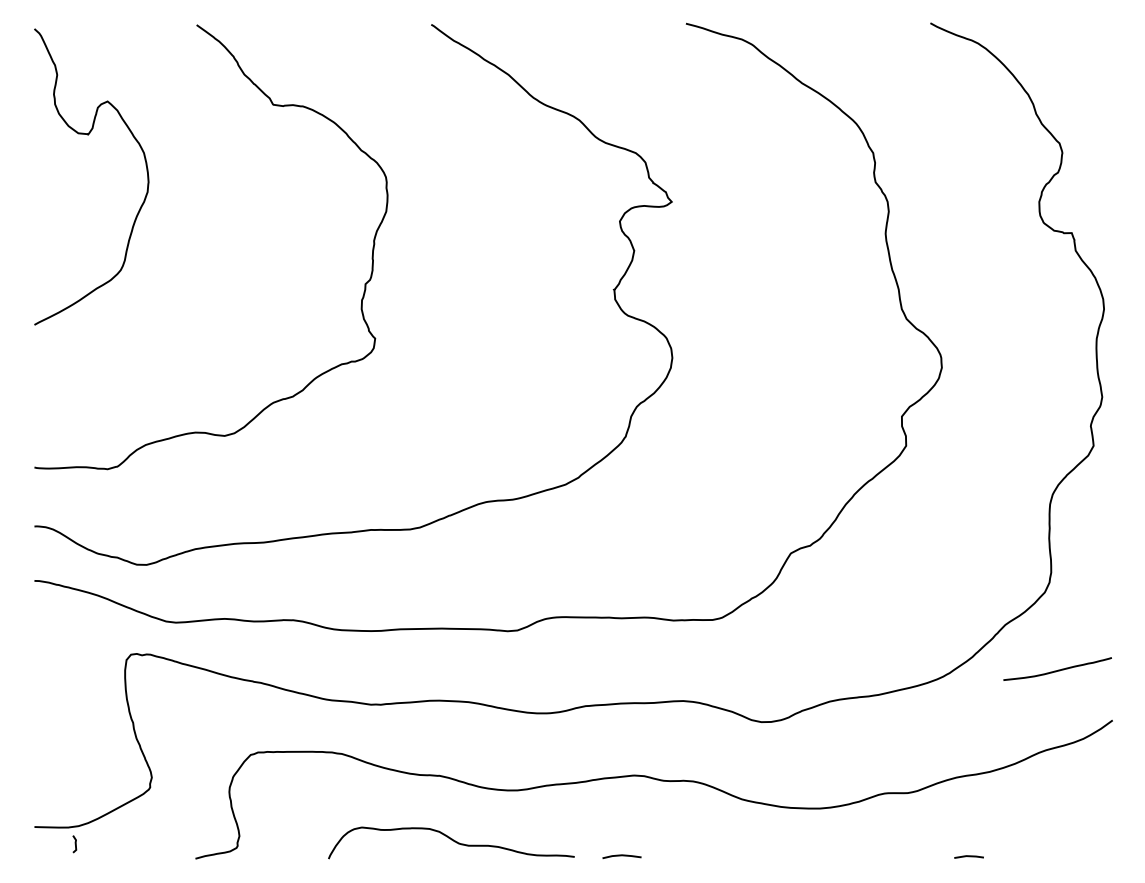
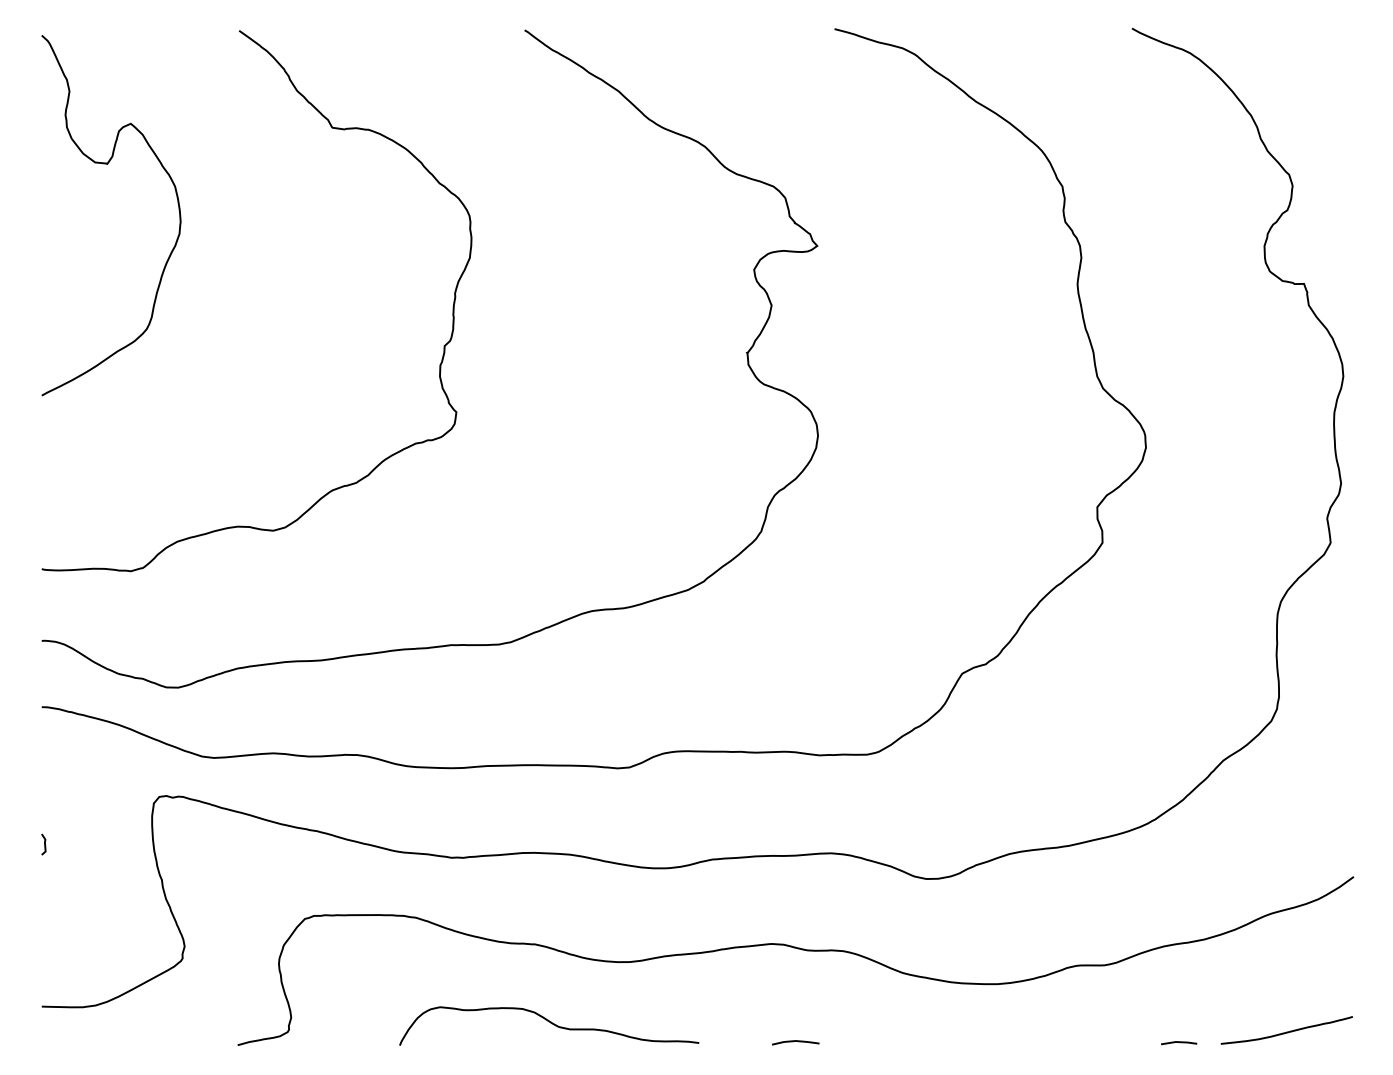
curve: (1057, 669) -> (1286, 1031), moved
line: (75, 844) -> (44, 844), moved
line: (621, 855) -> (795, 1041), moved

